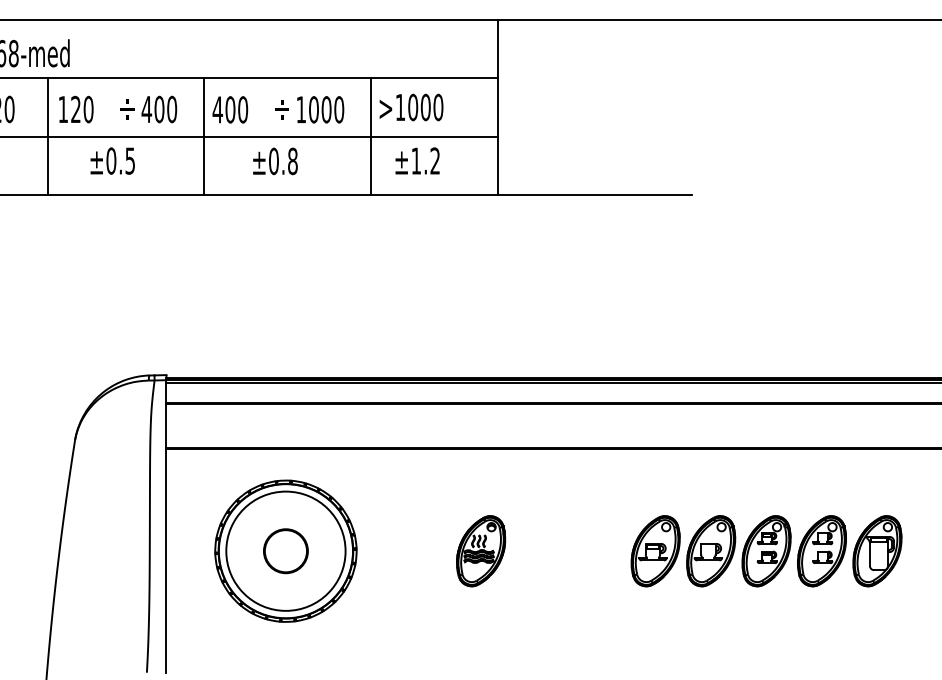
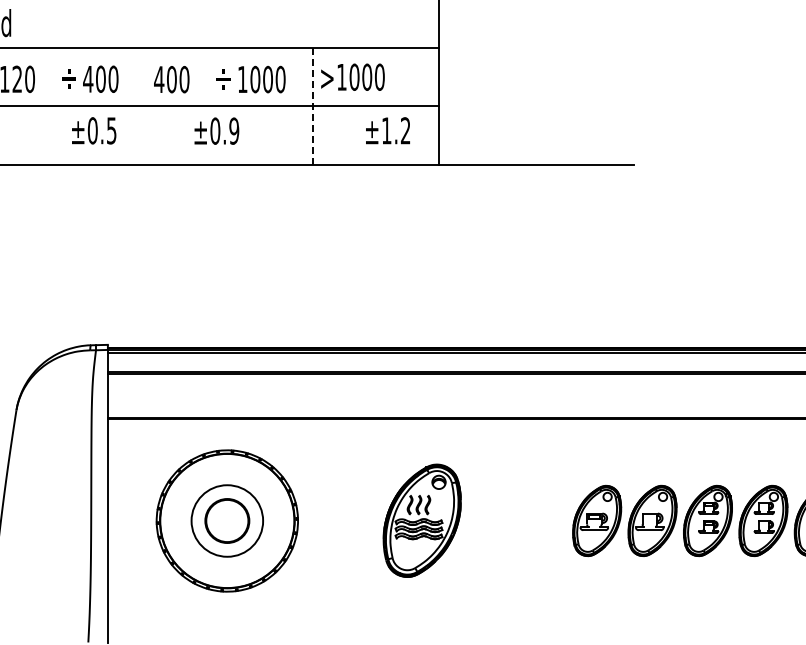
line: (203, 136) -> (144, 106), removed
line: (371, 137) -> (312, 107), solid -> dashed
text: (112, 160) -> (93, 130), moved
text: (417, 160) -> (387, 130), moved
text: (292, 161) -> (233, 131), ±0.8 -> ±0.9
circle: (285, 550) -> (226, 520), size x0.6
part: (481, 551) -> (422, 521), size x1.6

